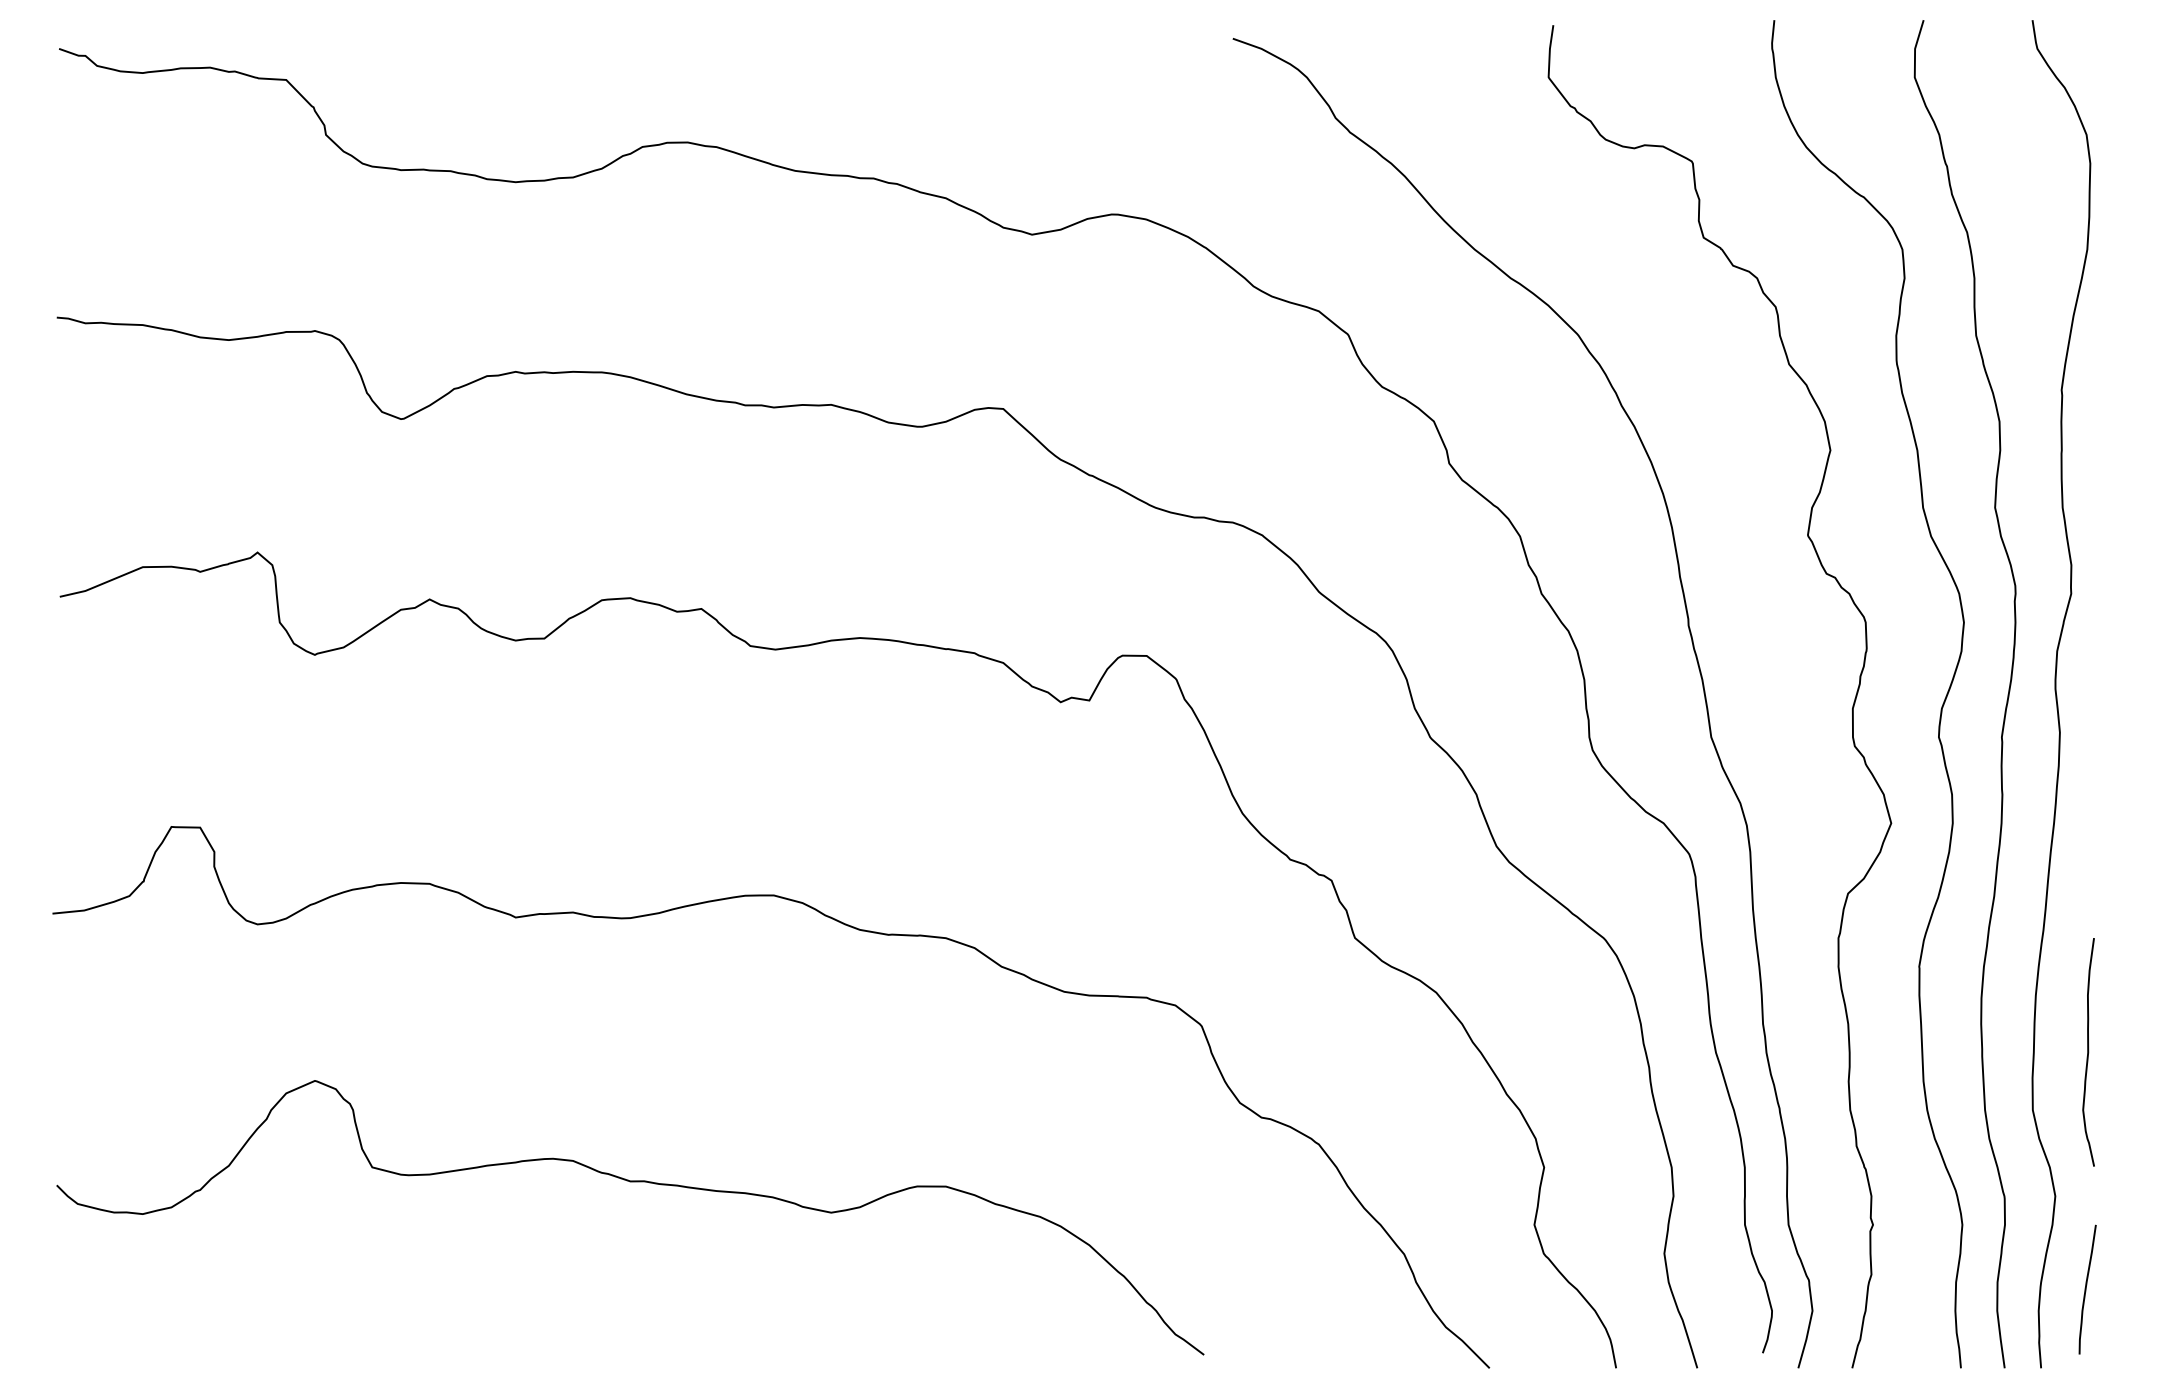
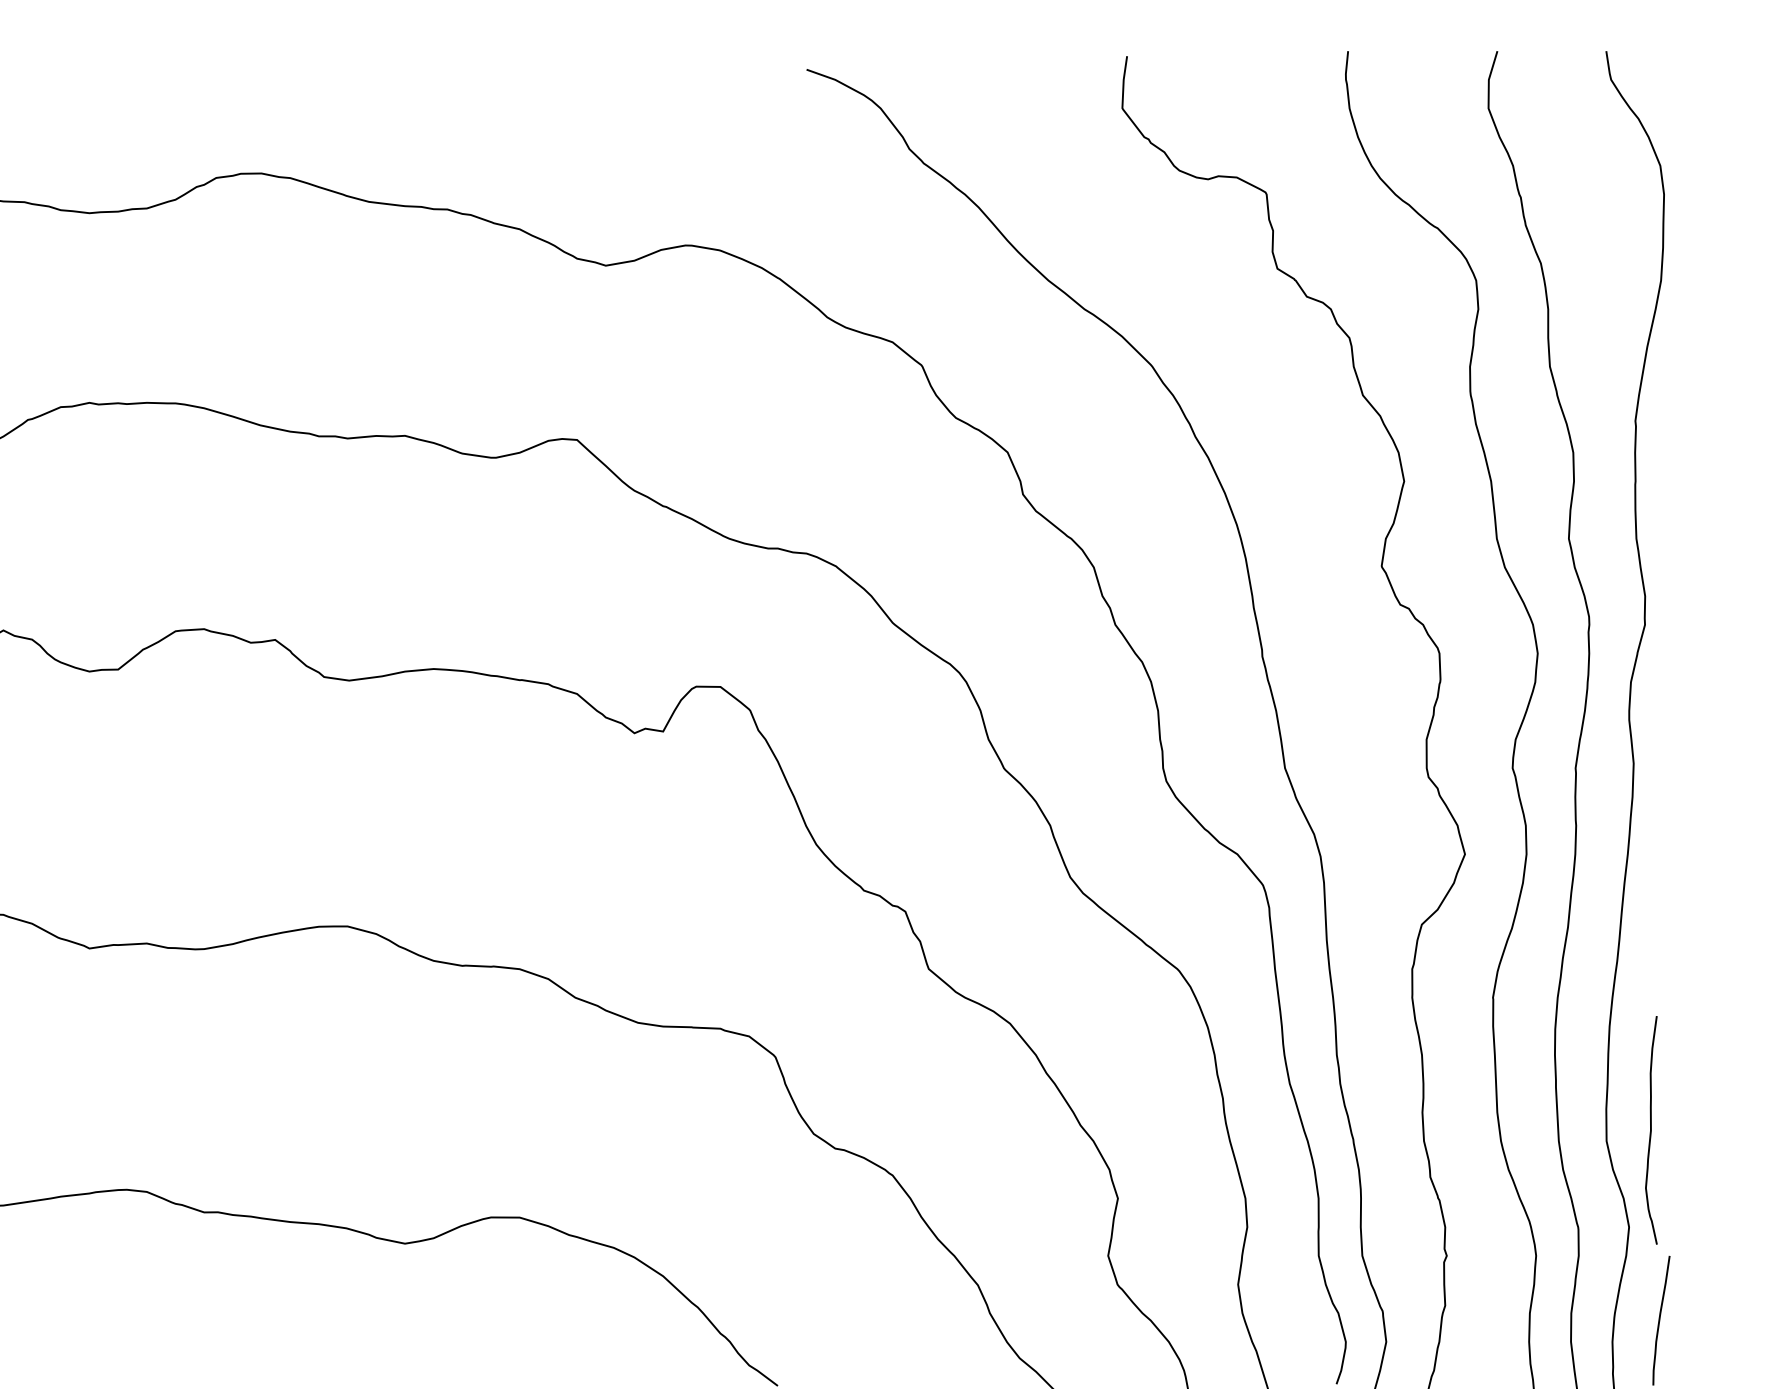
curve: (2088, 1052) -> (1651, 1130), moved

